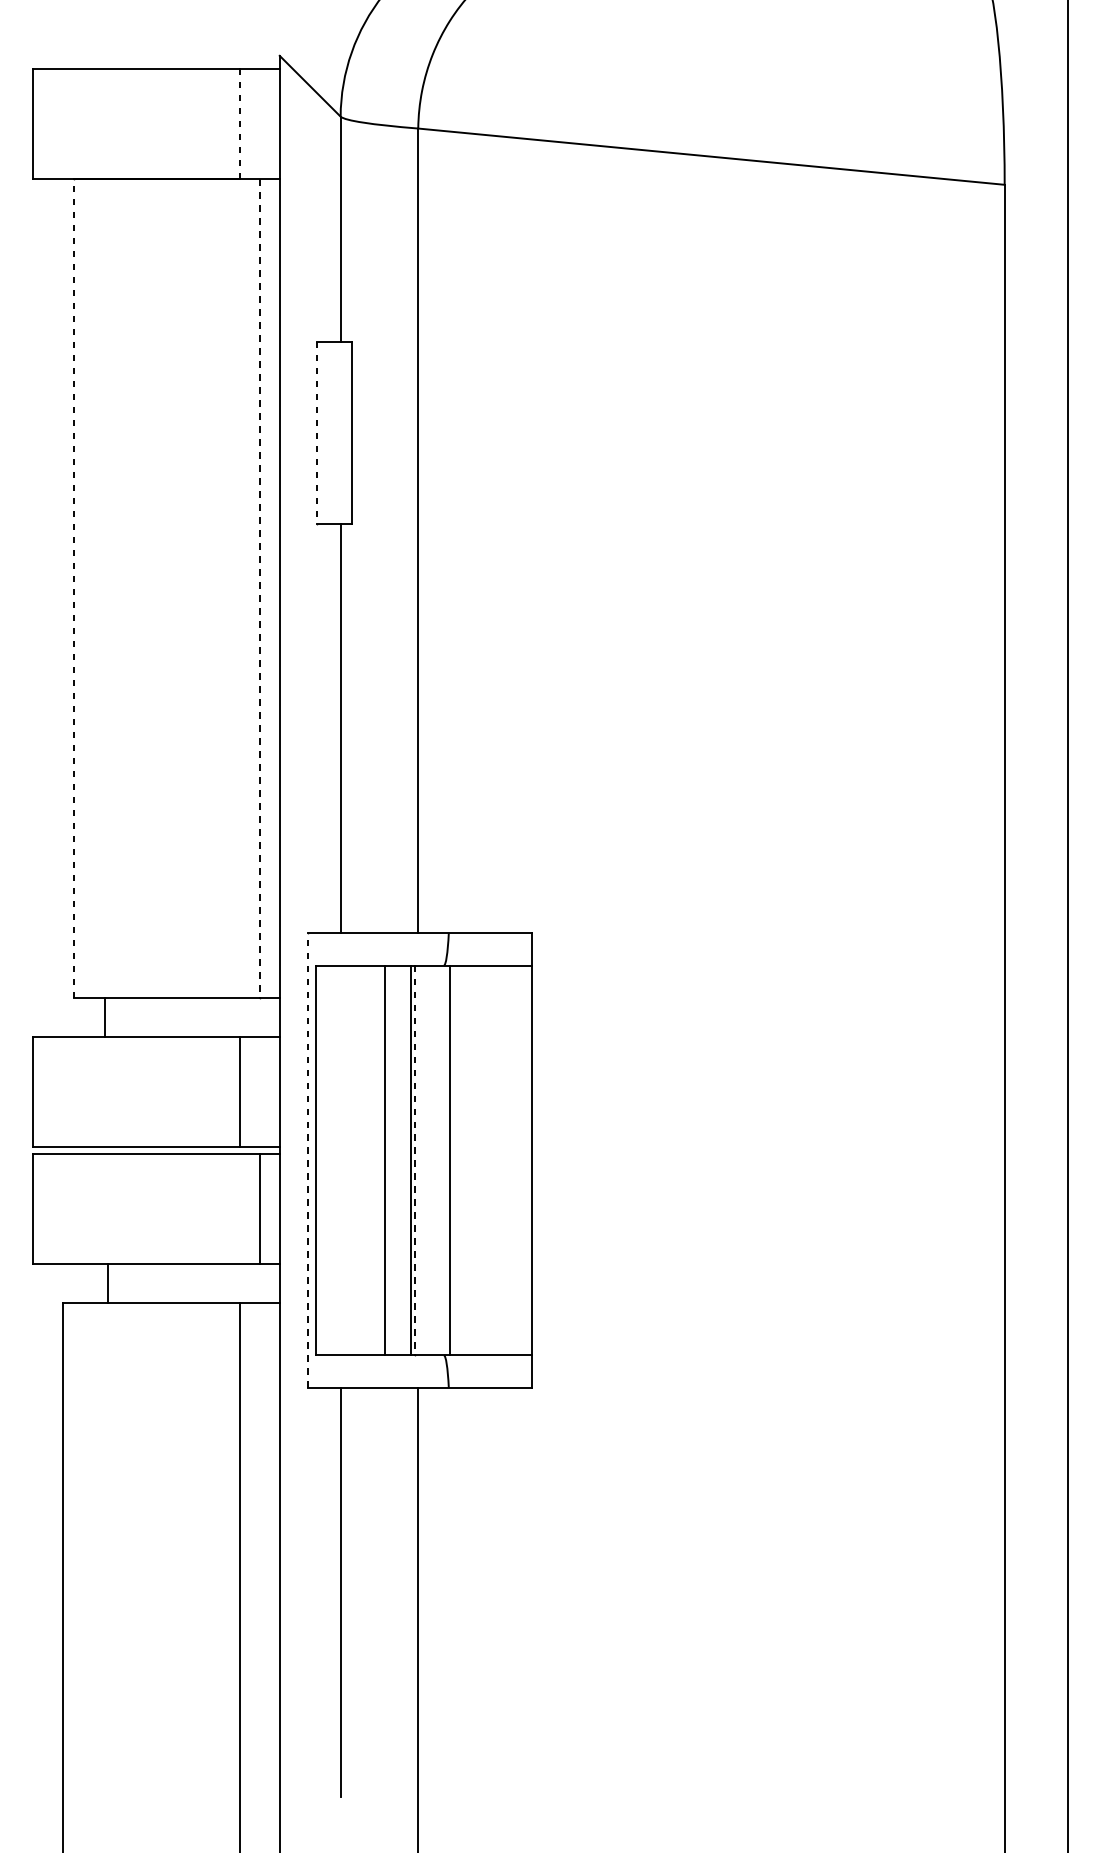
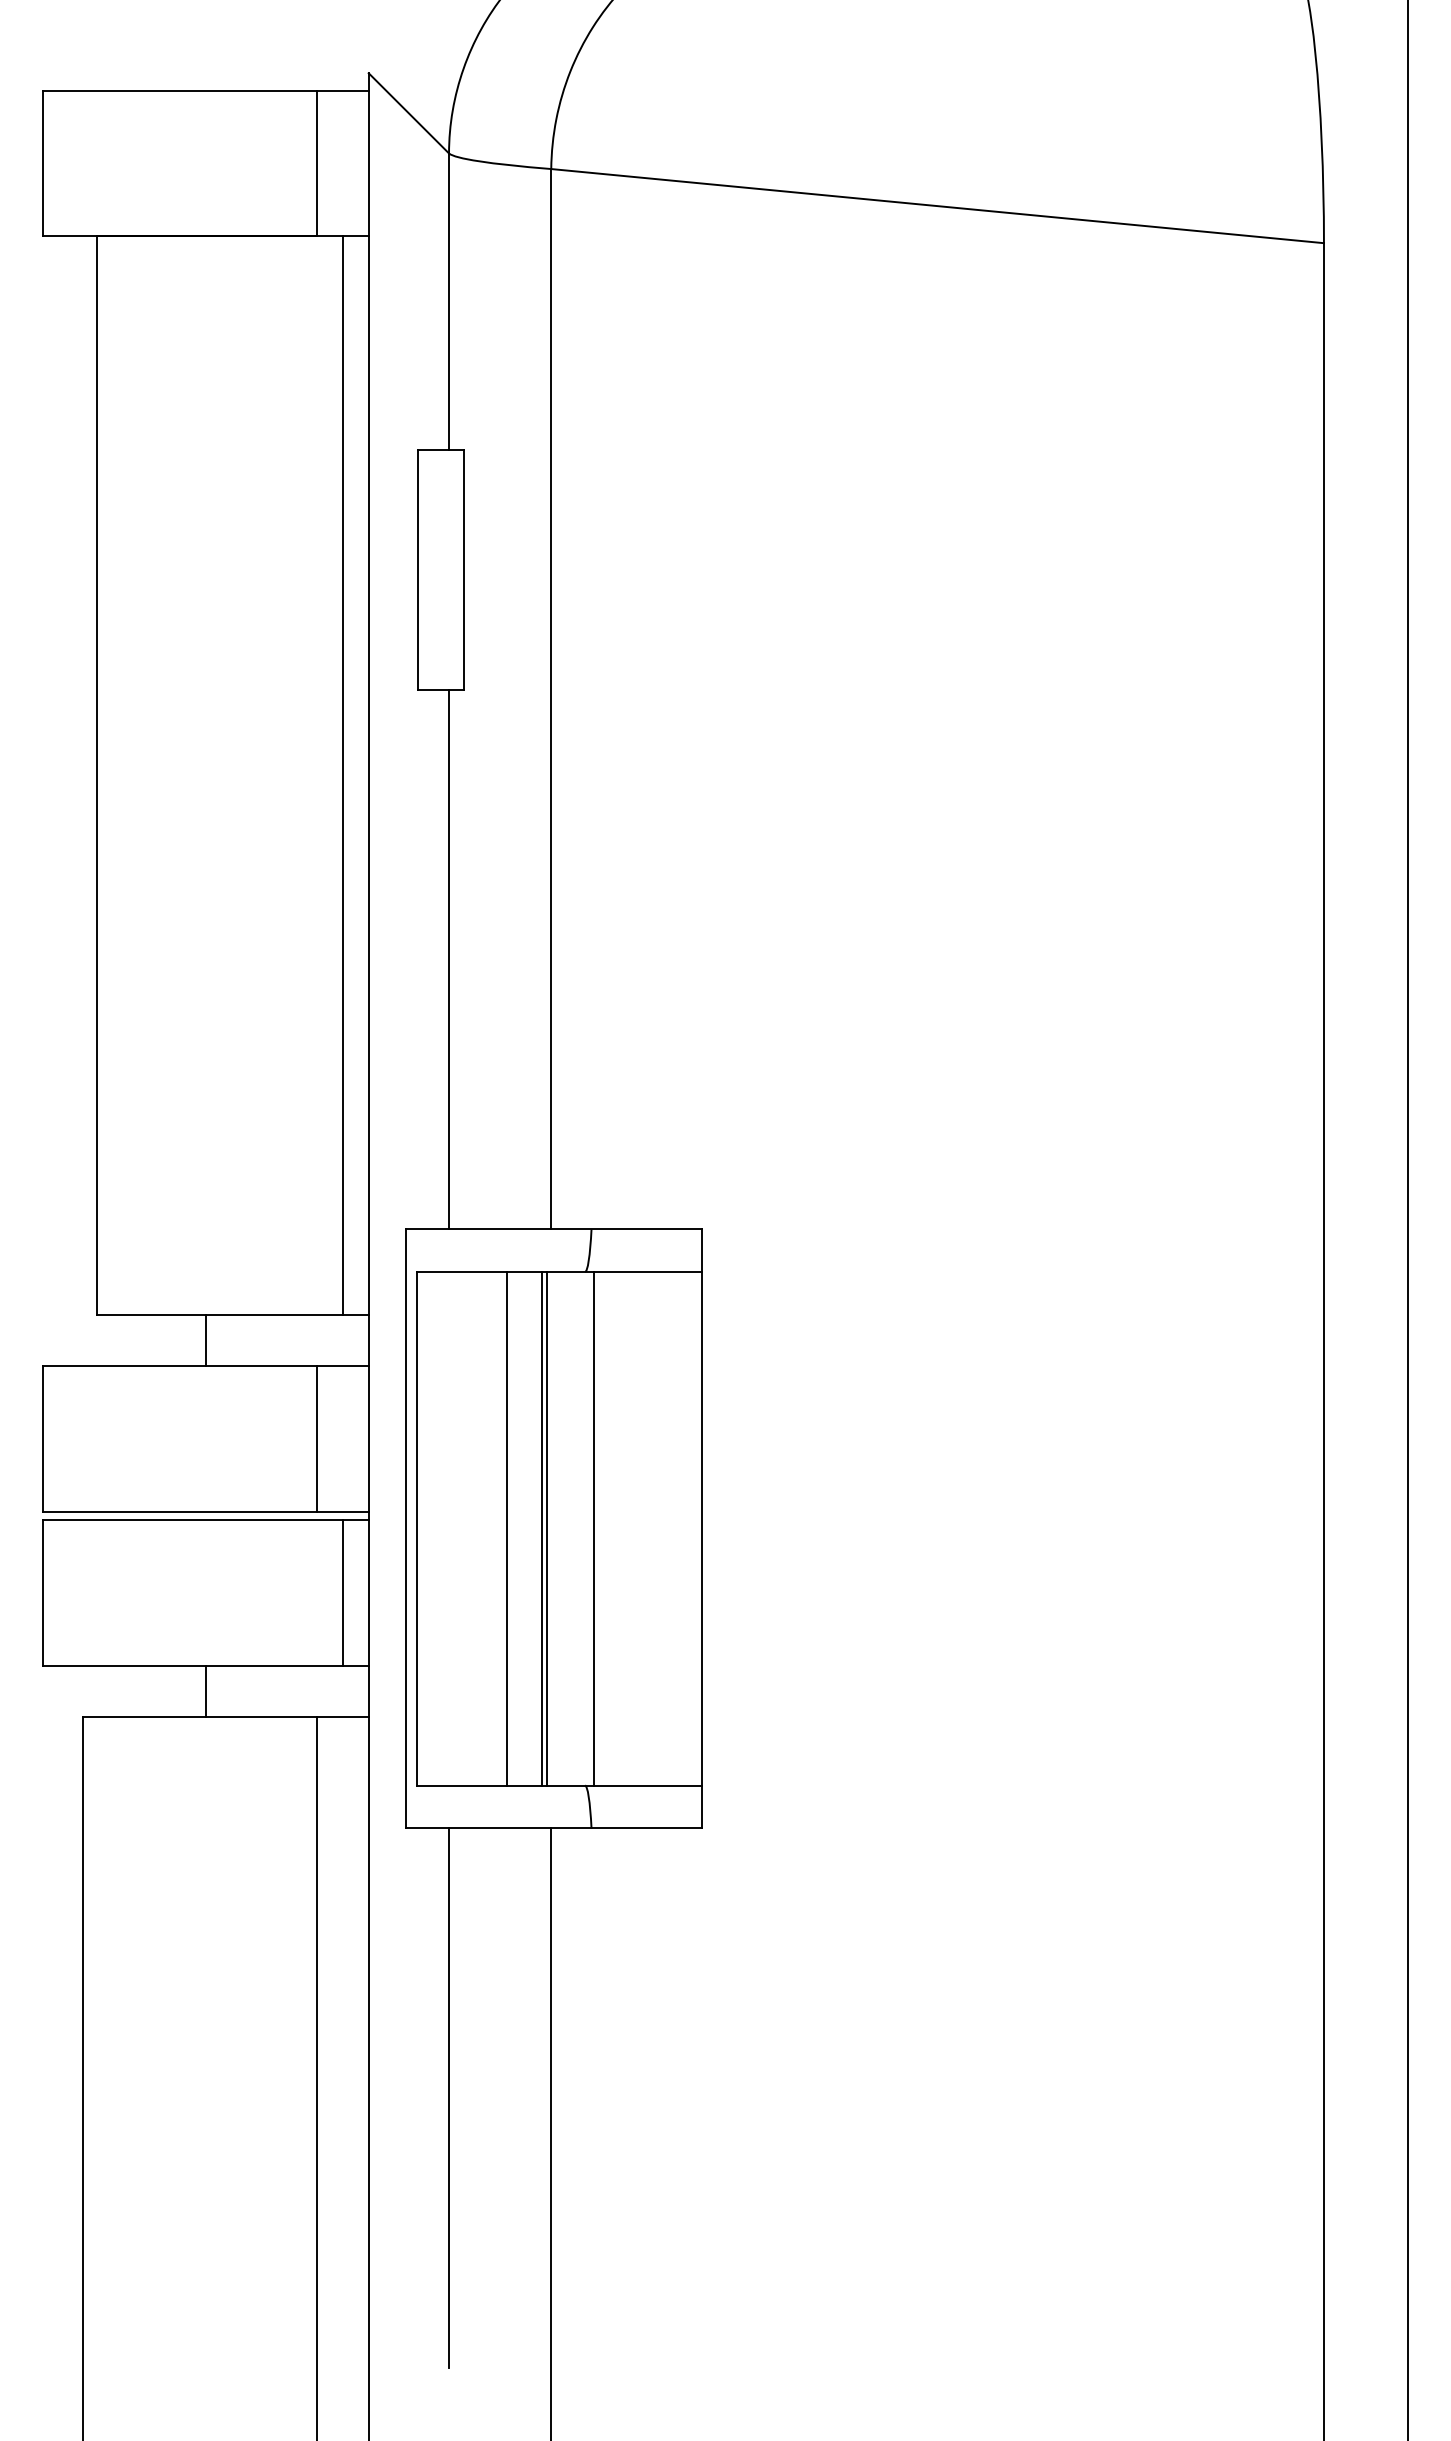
line: (240, 124) -> (316, 163), dashed -> solid
line: (316, 432) -> (417, 569), dashed -> solid
line: (73, 588) -> (97, 774), dashed -> solid
line: (260, 588) -> (343, 775), dashed -> solid
line: (105, 1017) -> (206, 1340), moved
line: (307, 1160) -> (405, 1528), dashed -> solid
line: (415, 1160) -> (547, 1528), dashed -> solid
line: (108, 1283) -> (206, 1691), moved

